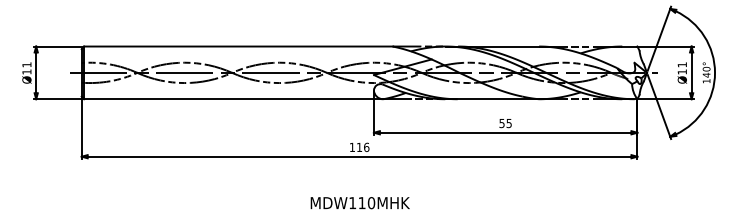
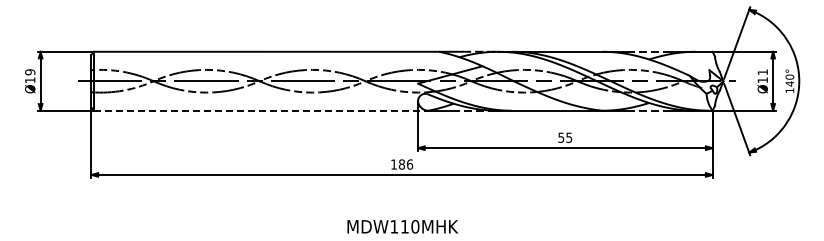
text: (27, 65) -> (30, 72), Ø11 -> Ø19
line: (233, 99) -> (261, 110), solid -> dashed
text: (360, 147) -> (402, 164), 116 -> 186

